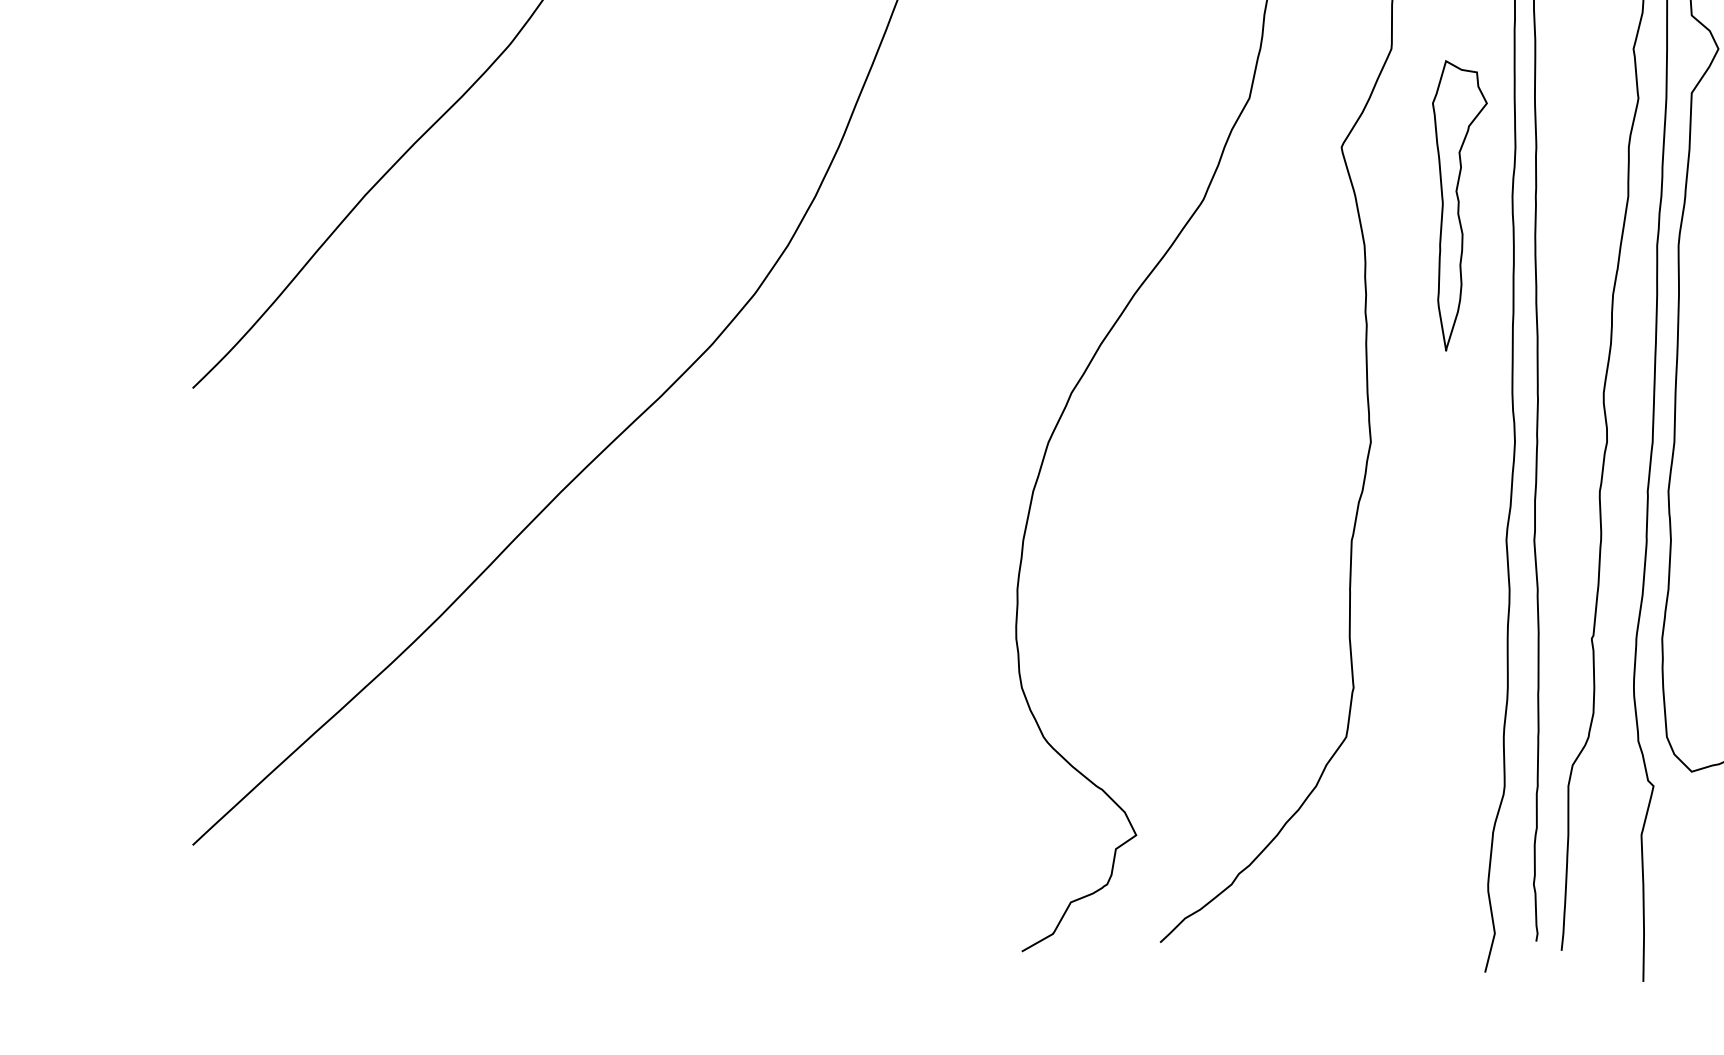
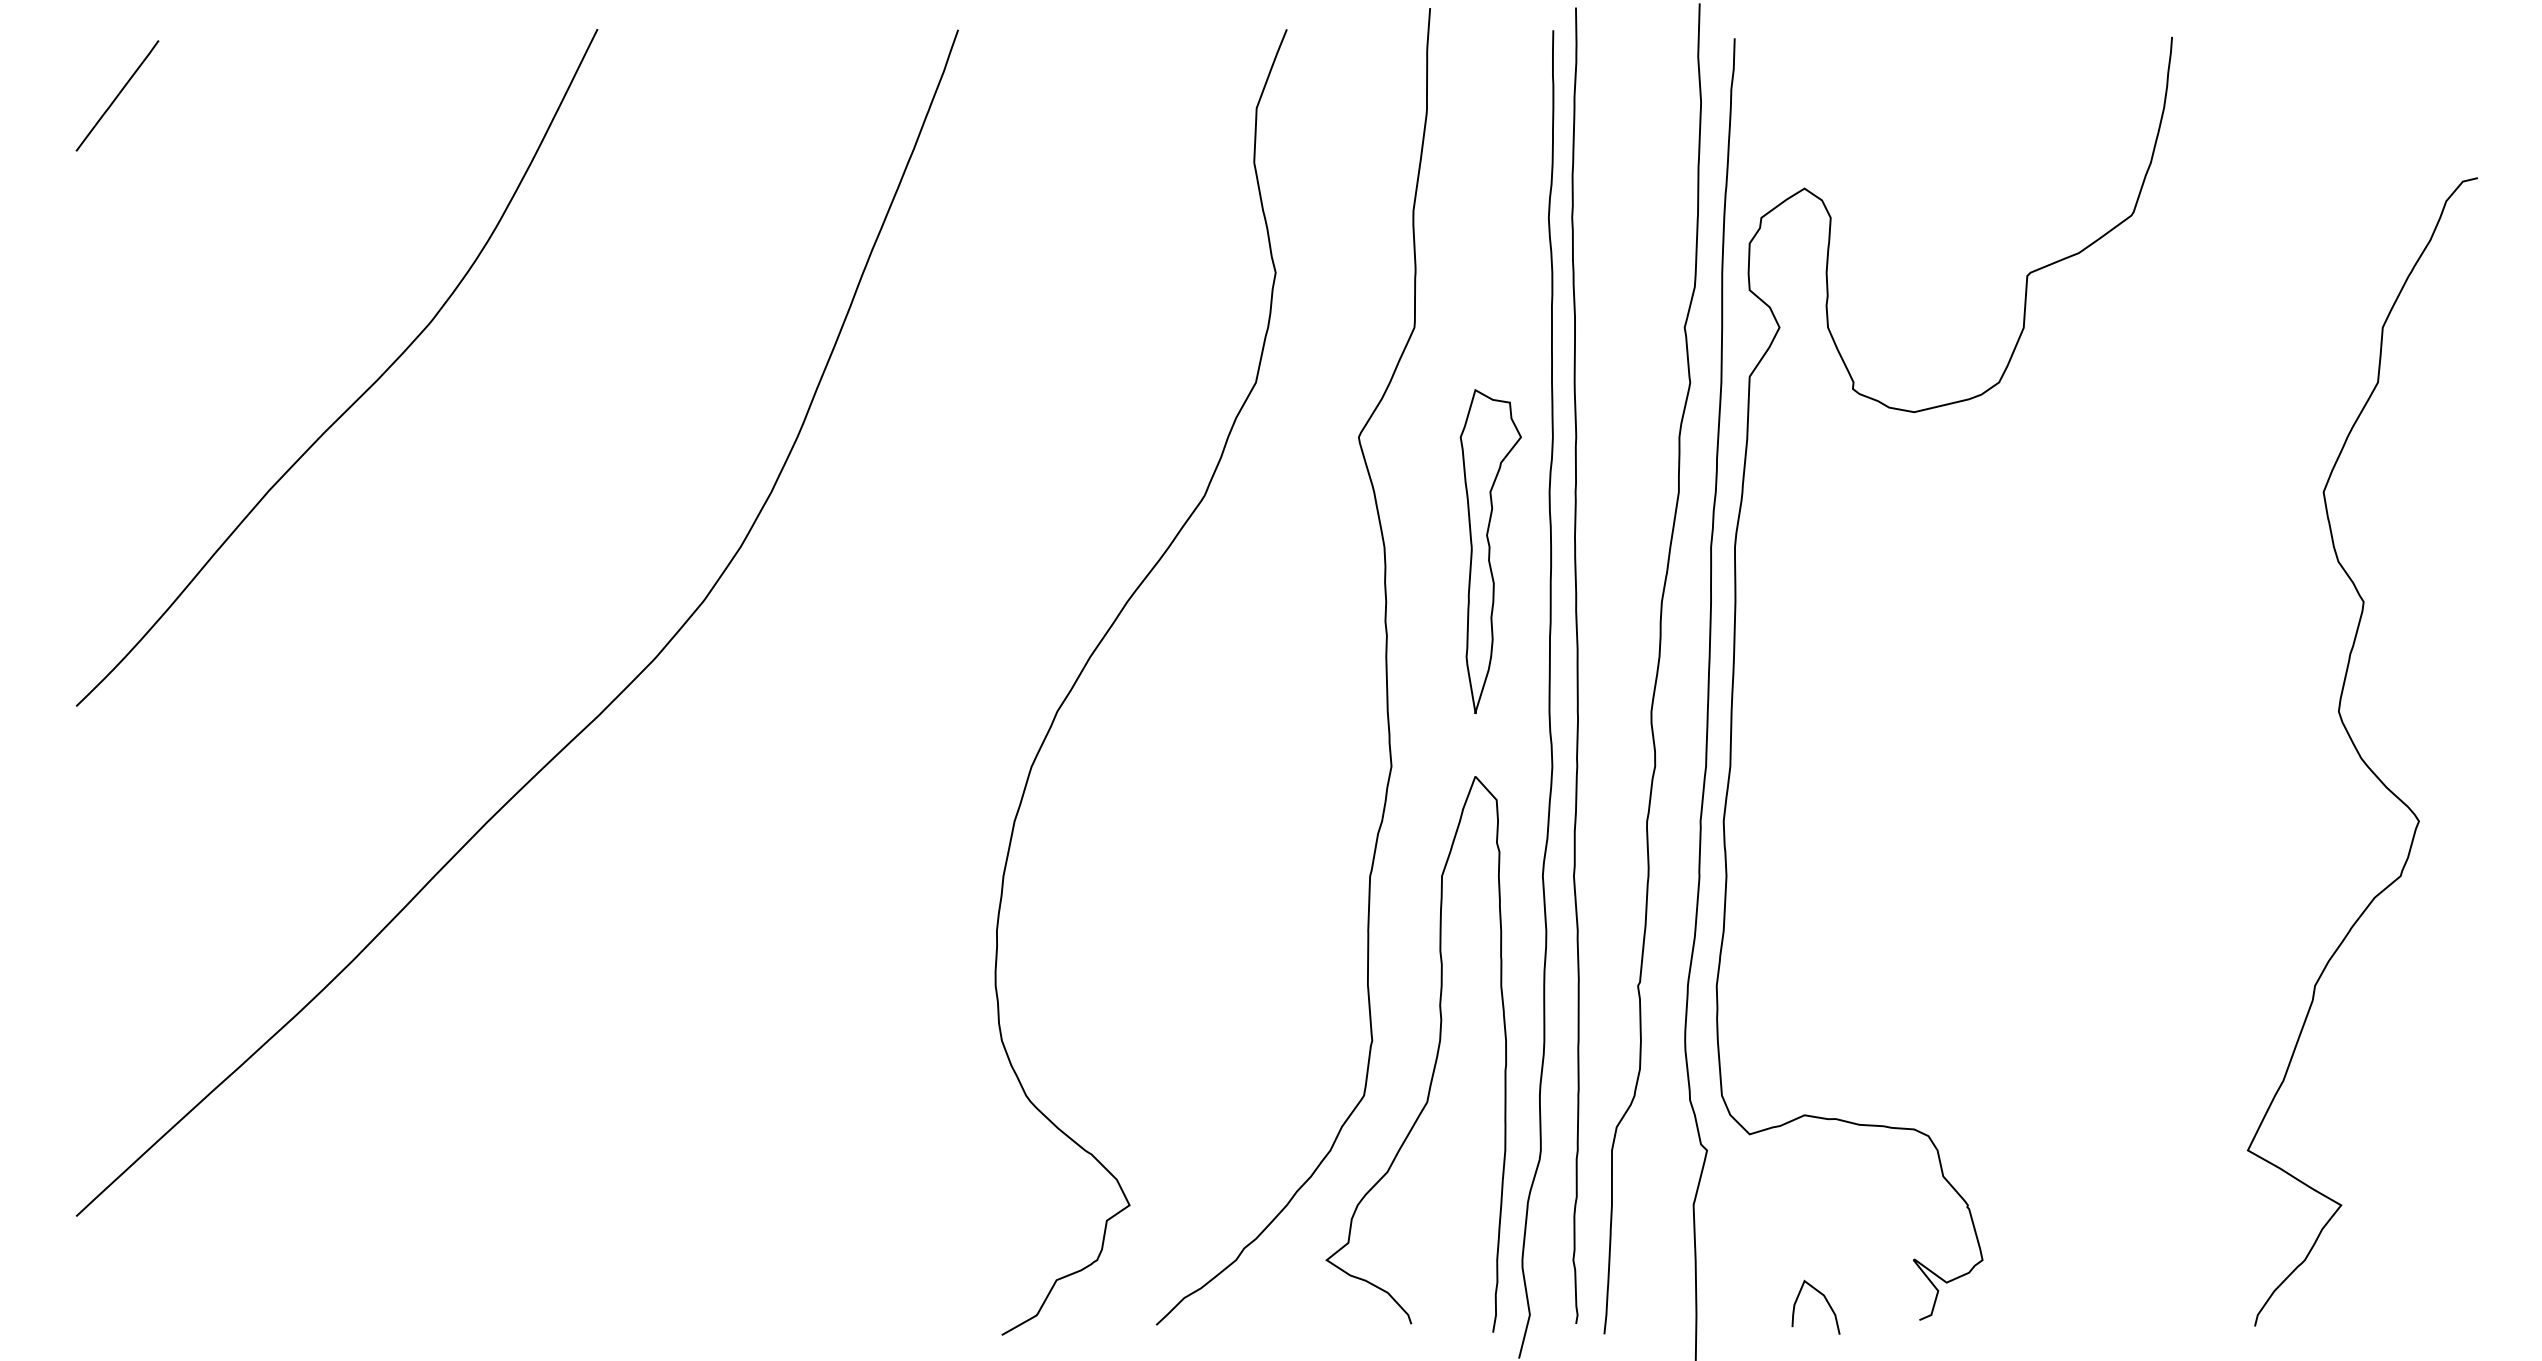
part: (1459, 205) -> (1490, 551), moved
curve: (1410, 703) -> (1435, 1058), added

